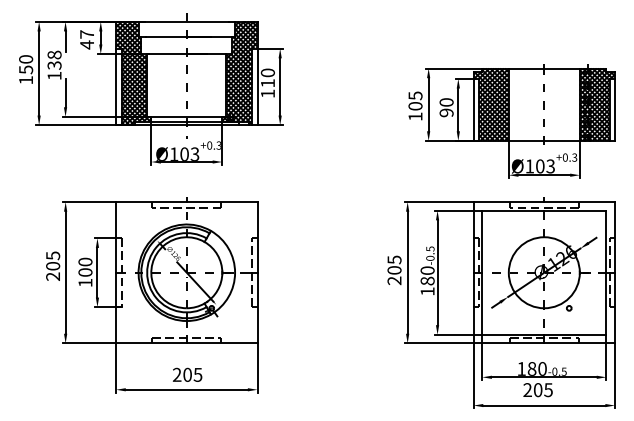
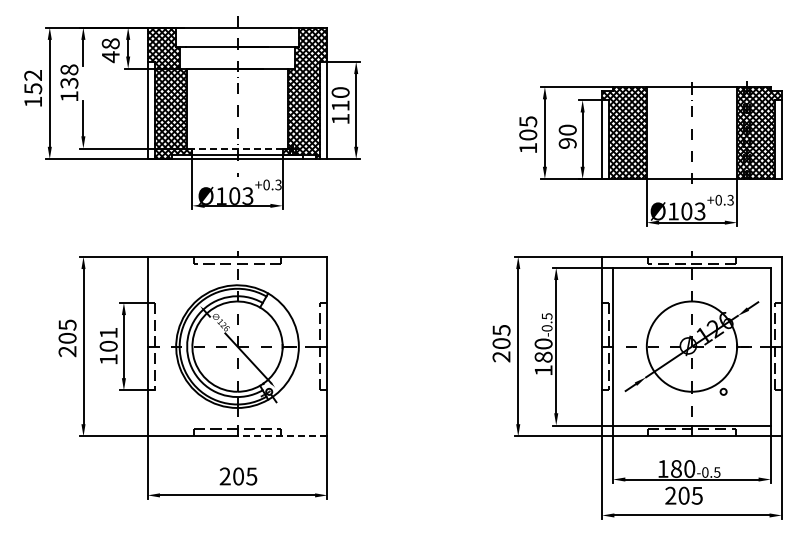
text: (86, 34) -> (110, 43), 47 -> 48
text: (26, 59) -> (33, 75), 150 -> 152
line: (186, 116) -> (237, 148), solid -> dashed
text: (85, 261) -> (108, 332), 100 -> 101
line: (222, 343) -> (282, 436), solid -> dashed

